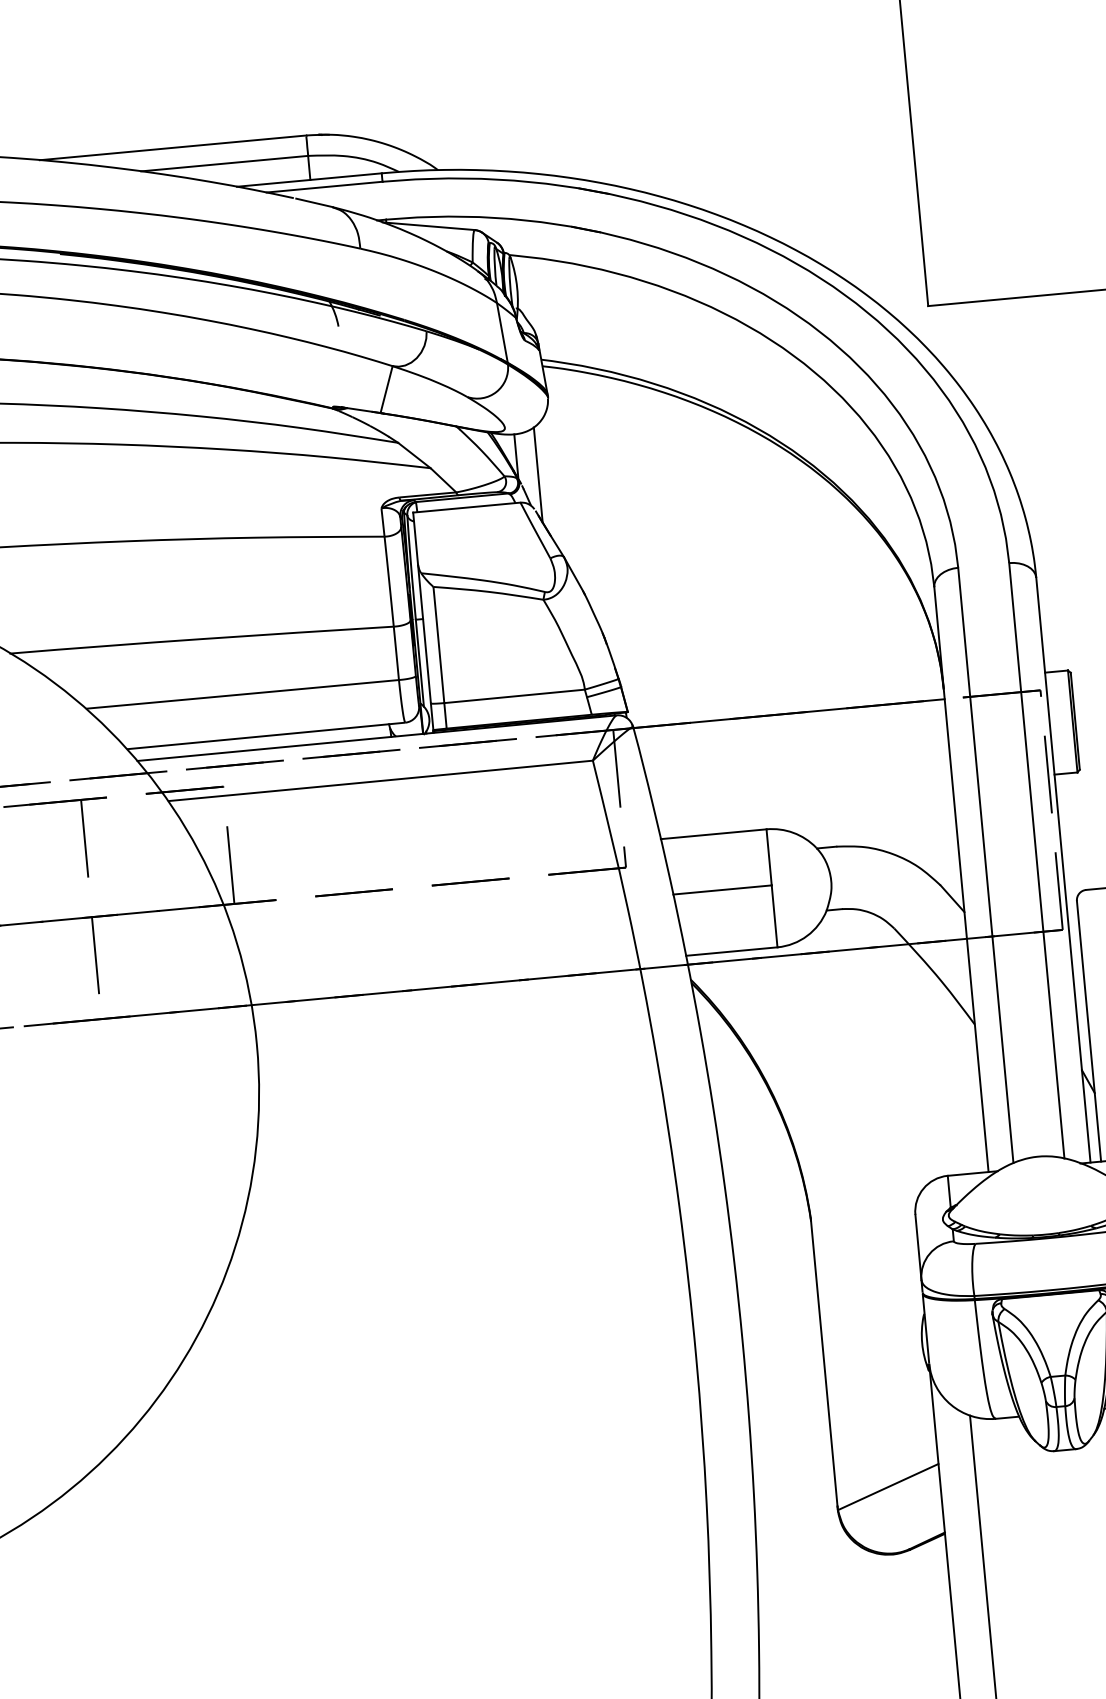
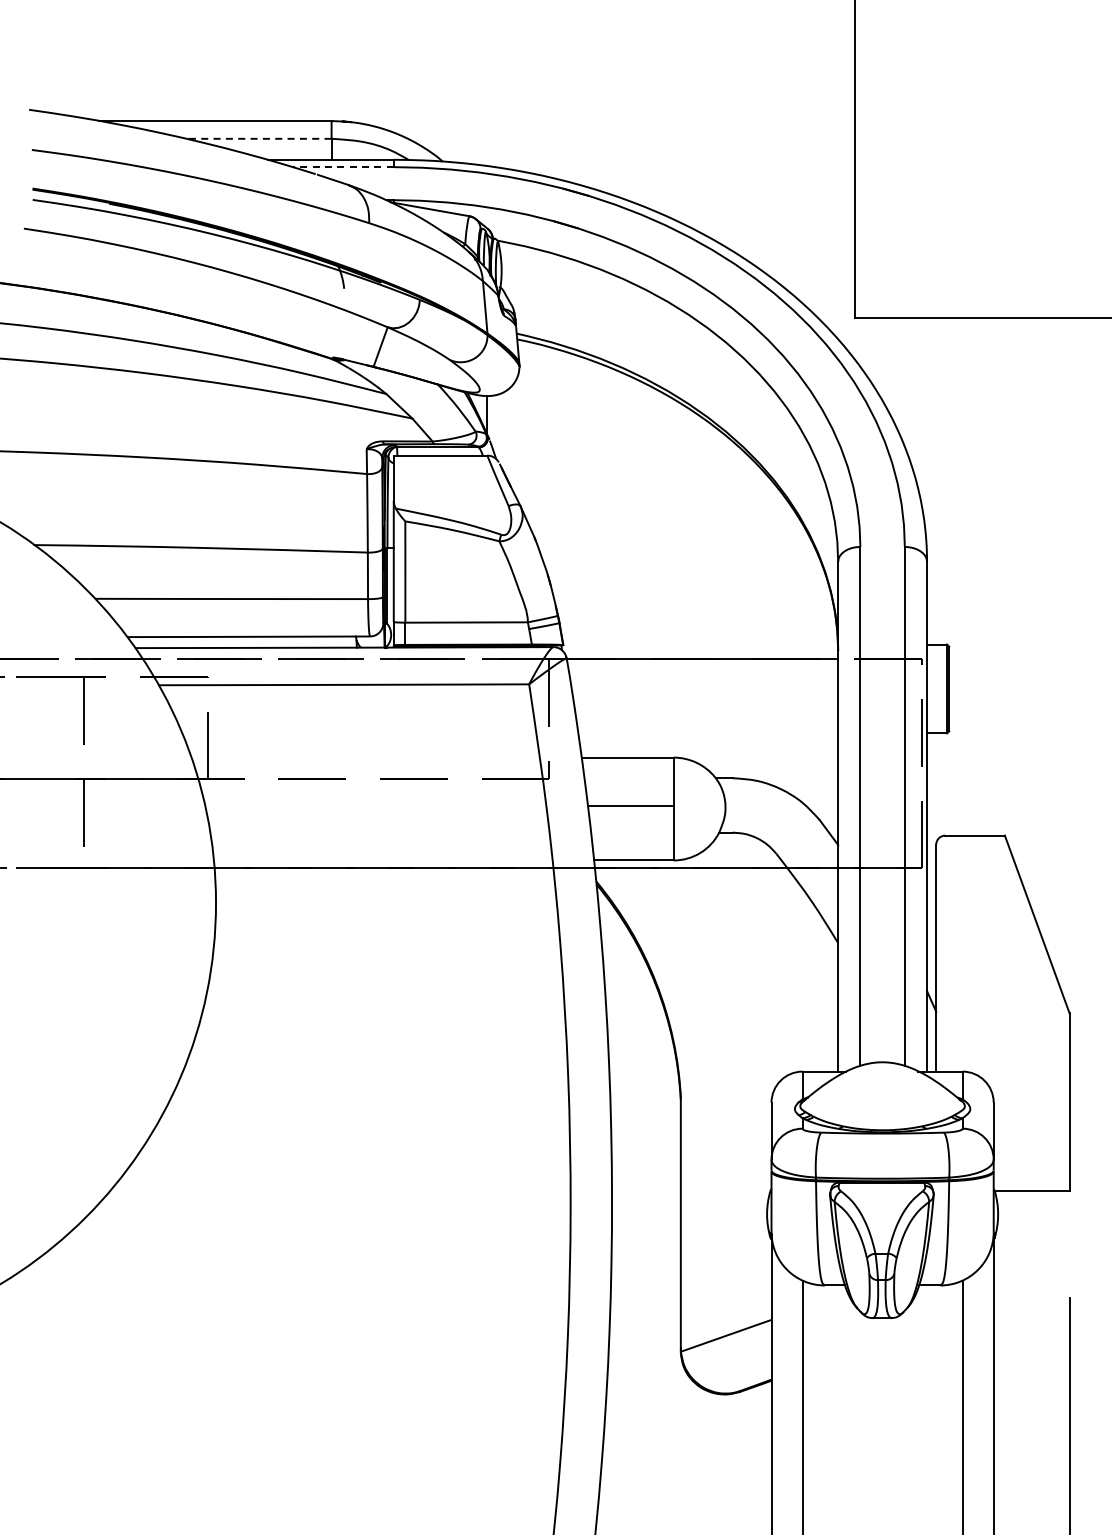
line: (224, 163) -> (258, 138), solid -> dashed
line: (324, 187) -> (343, 167), solid -> dashed
line: (537, 474) -> (504, 432), removed

